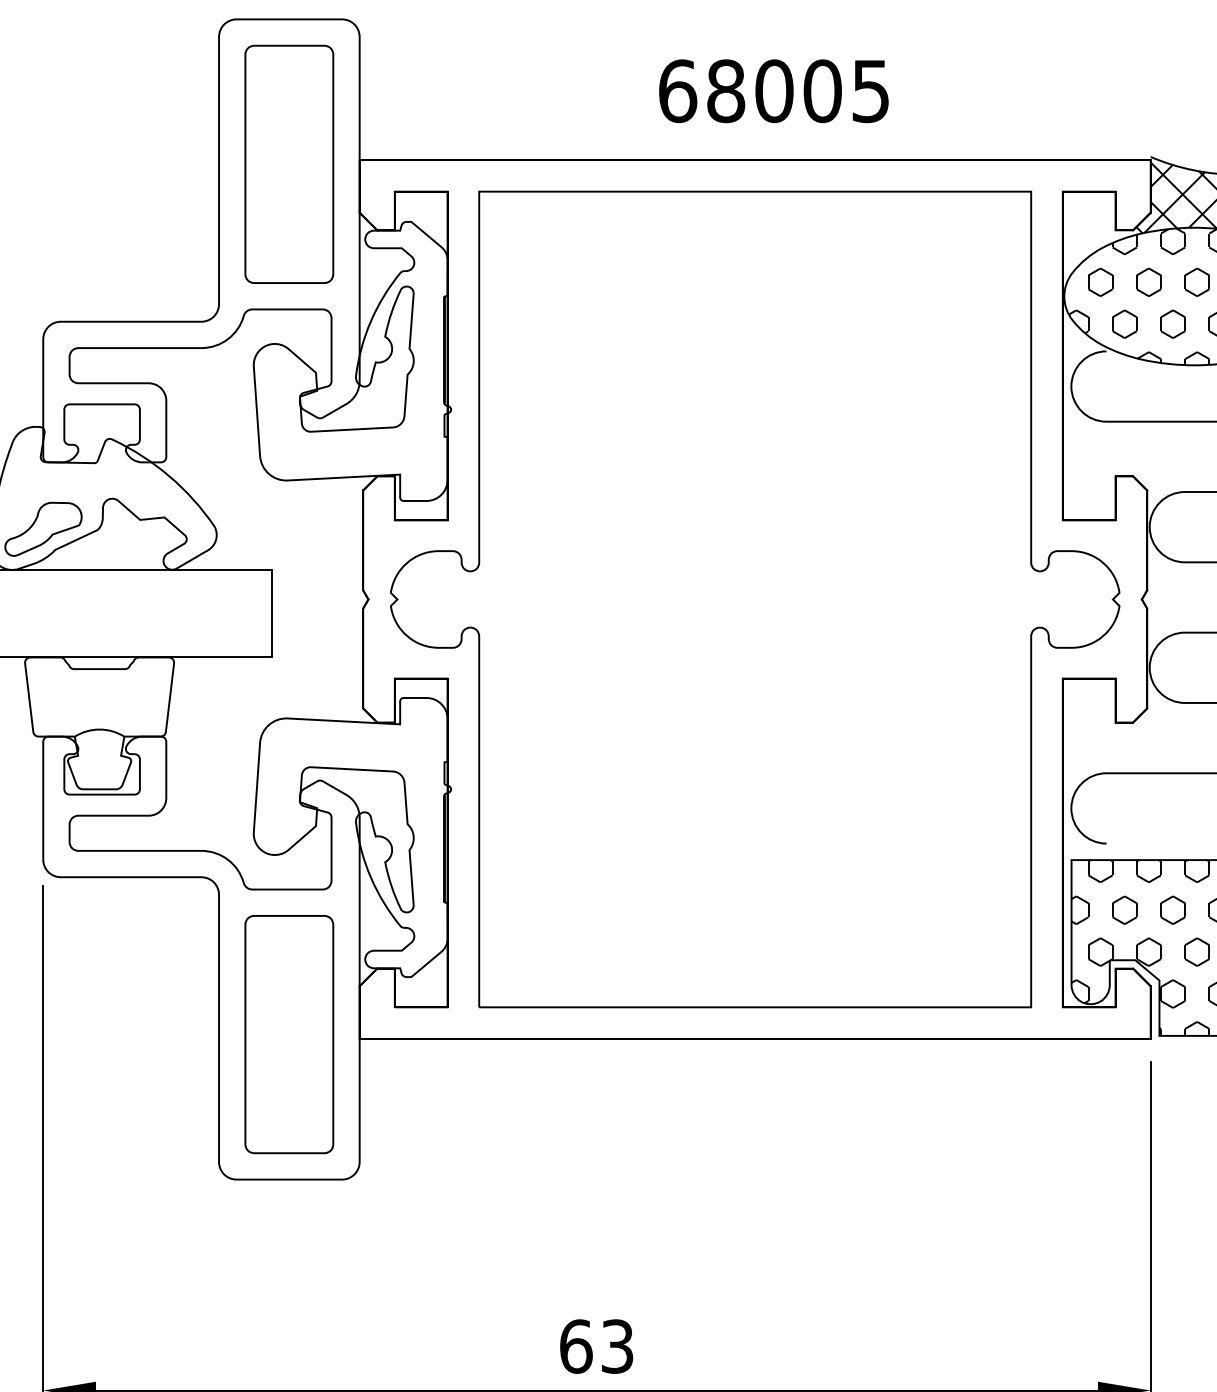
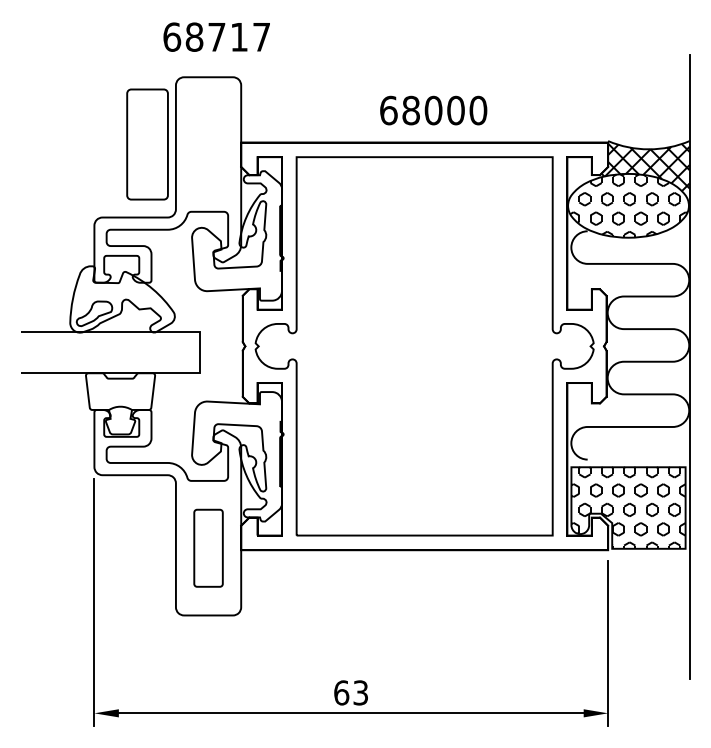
text: (871, 91) -> (478, 110), 68005 -> 68000
part: (289, 164) -> (147, 144), moved
part: (289, 1035) -> (208, 548), size x0.7

